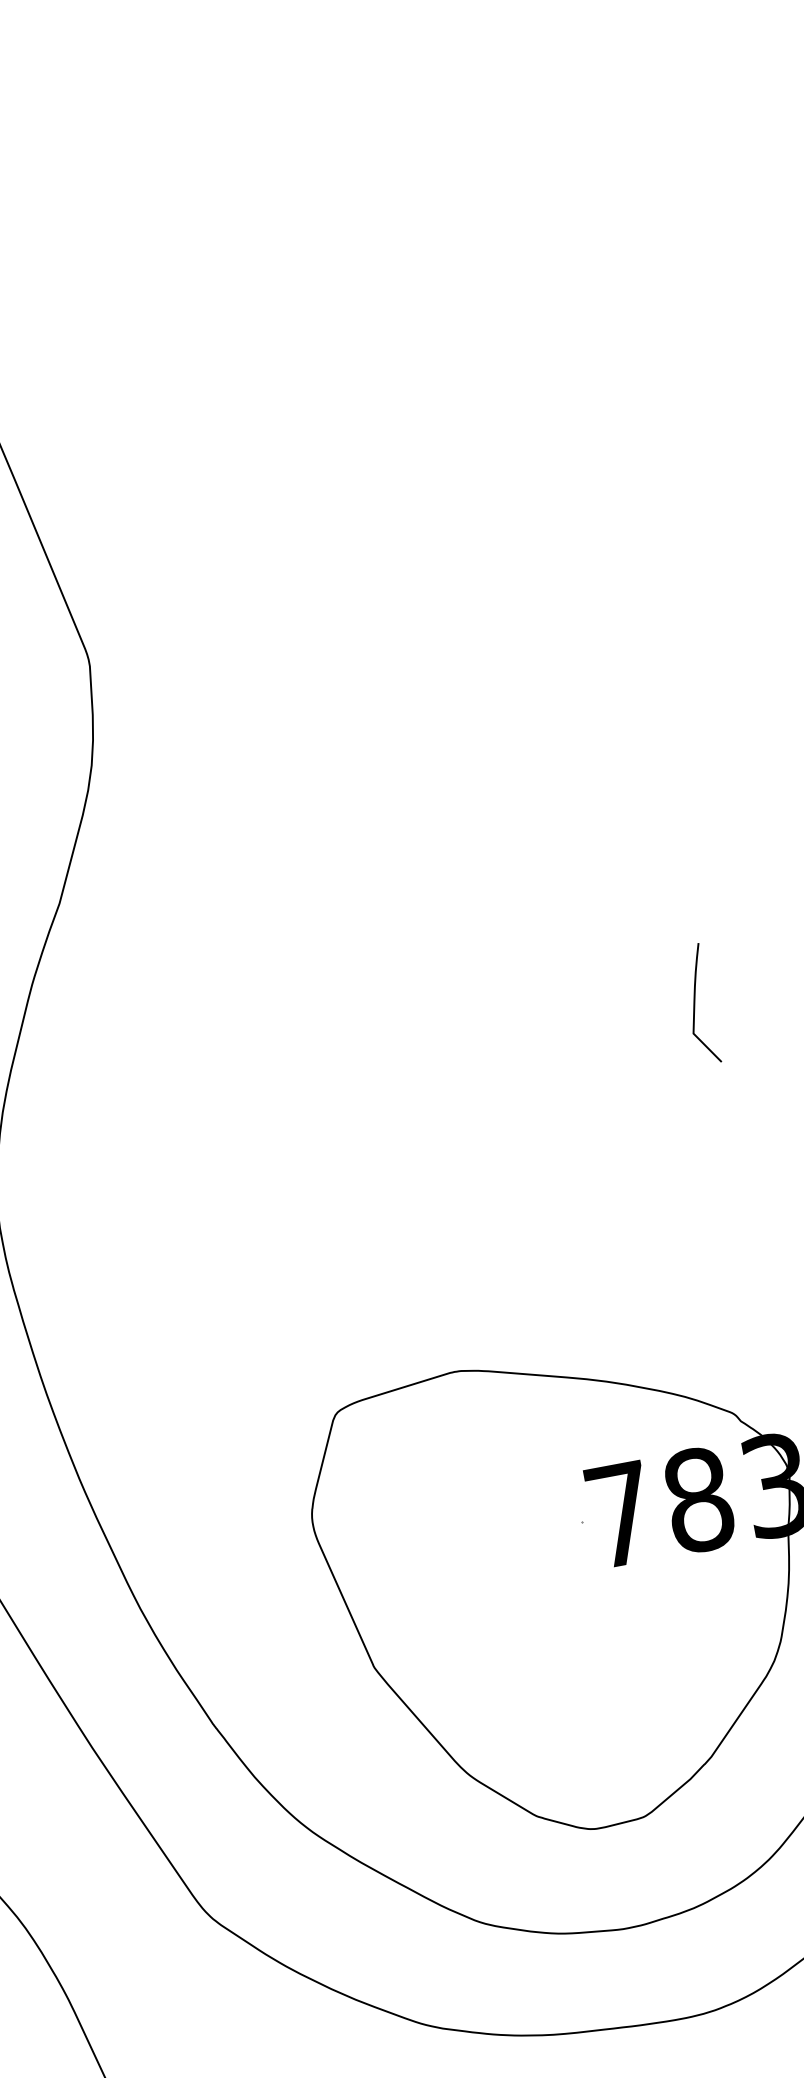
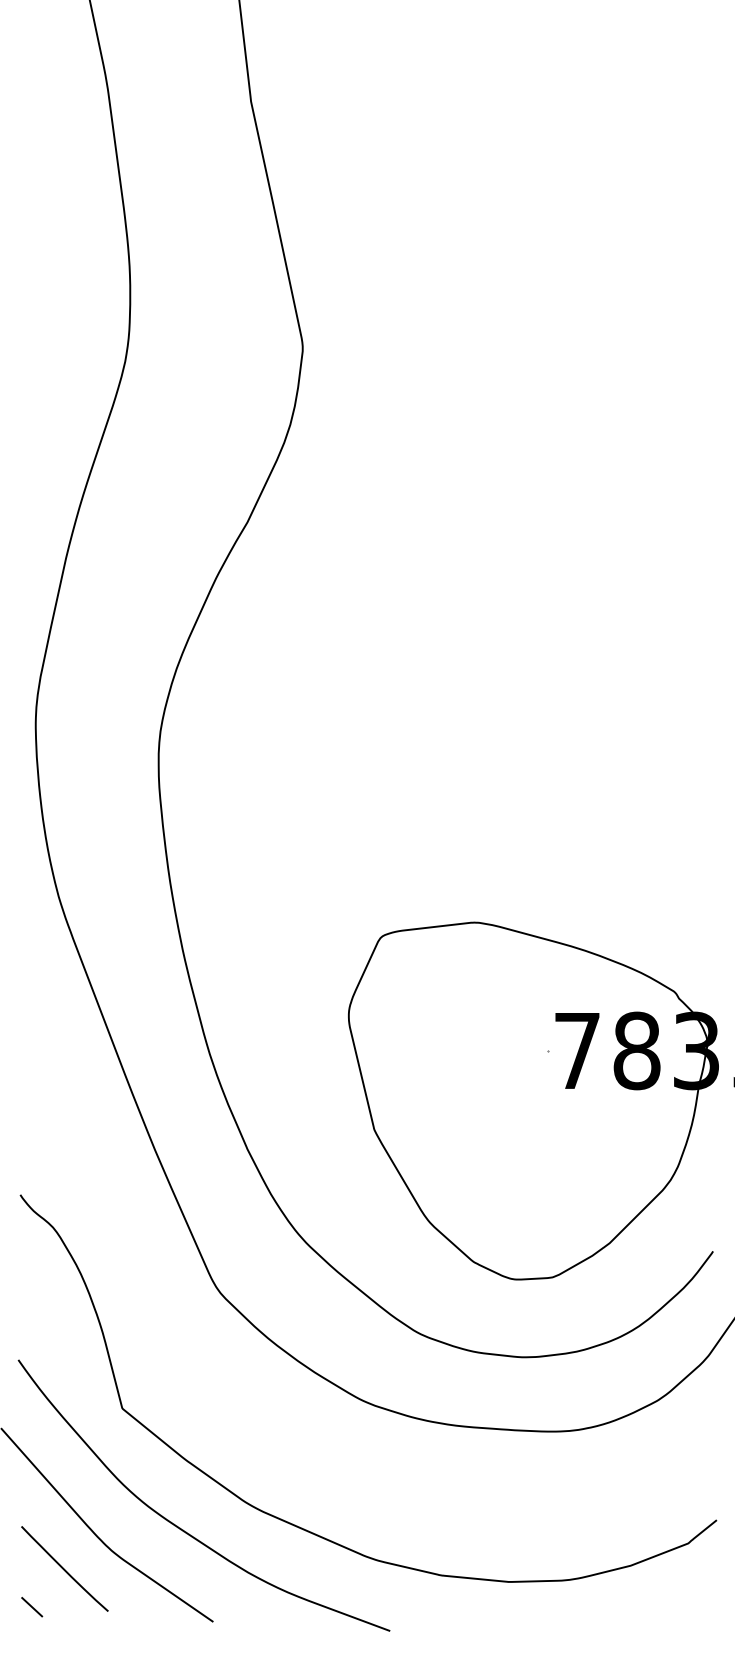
curve: (696, 1004) -> (703, 684), removed

